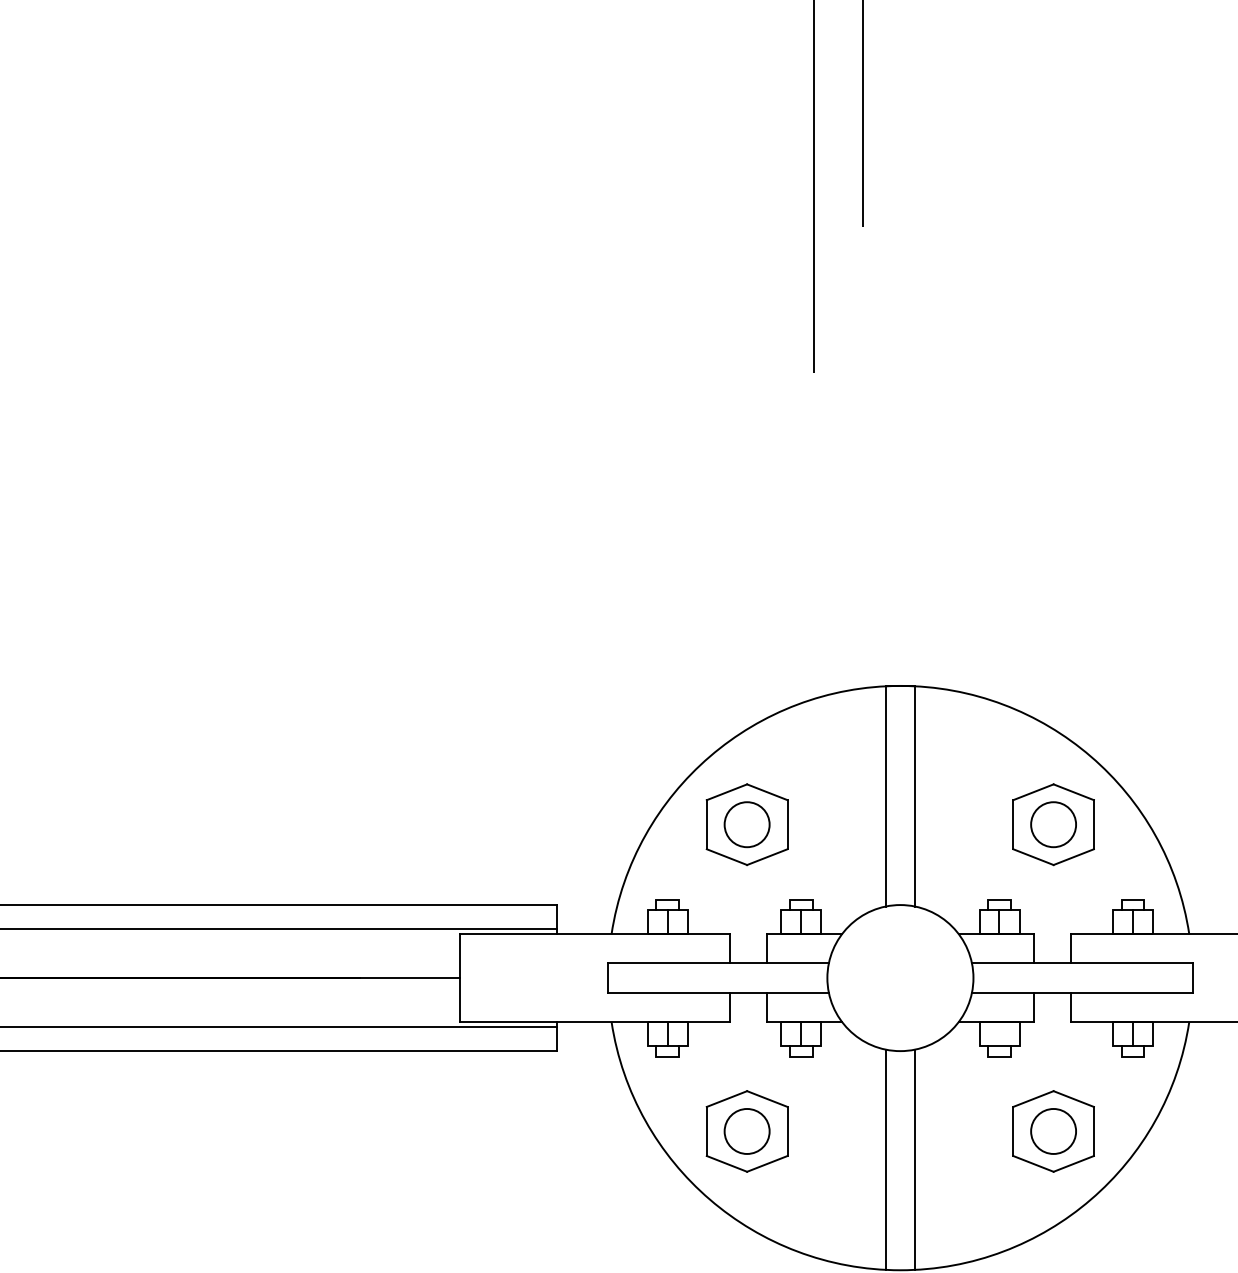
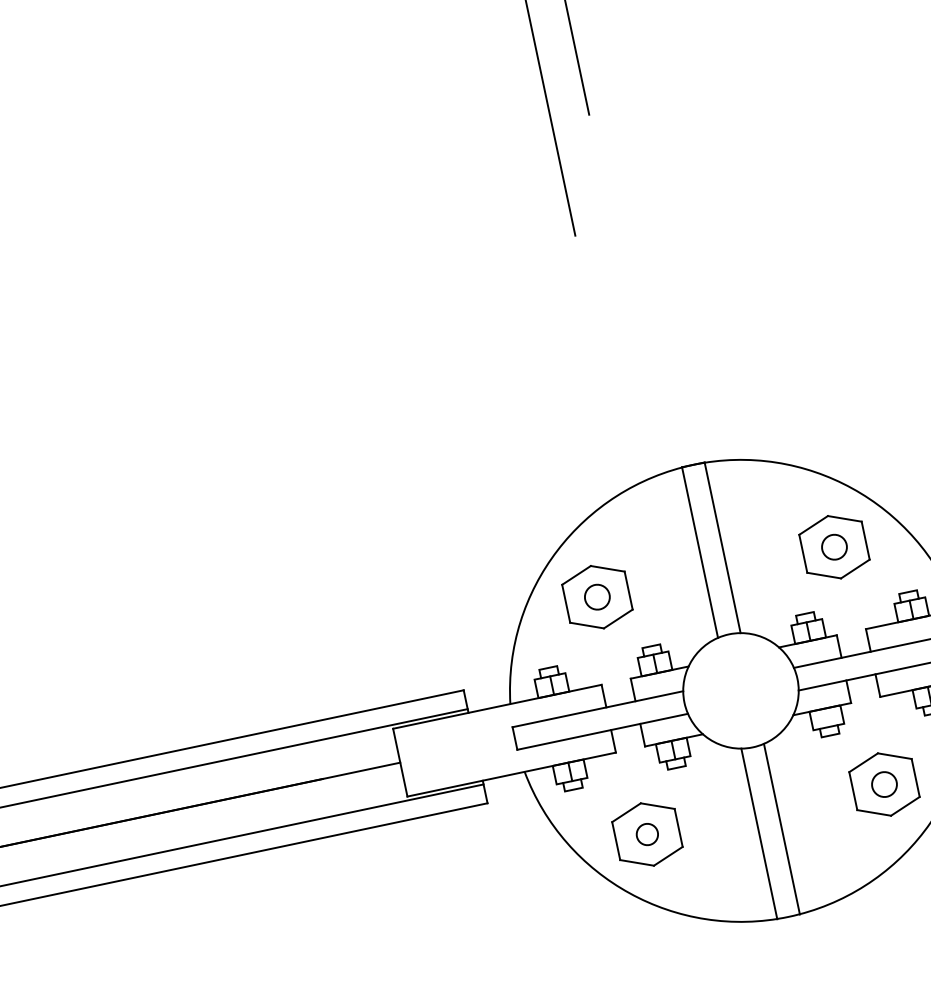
circle: (746, 824) -> (596, 597), size x0.7
circle: (1053, 824) -> (834, 547), size x0.7
circle: (746, 1130) -> (646, 833), size x0.6
circle: (1053, 1130) -> (884, 783), size x0.7

